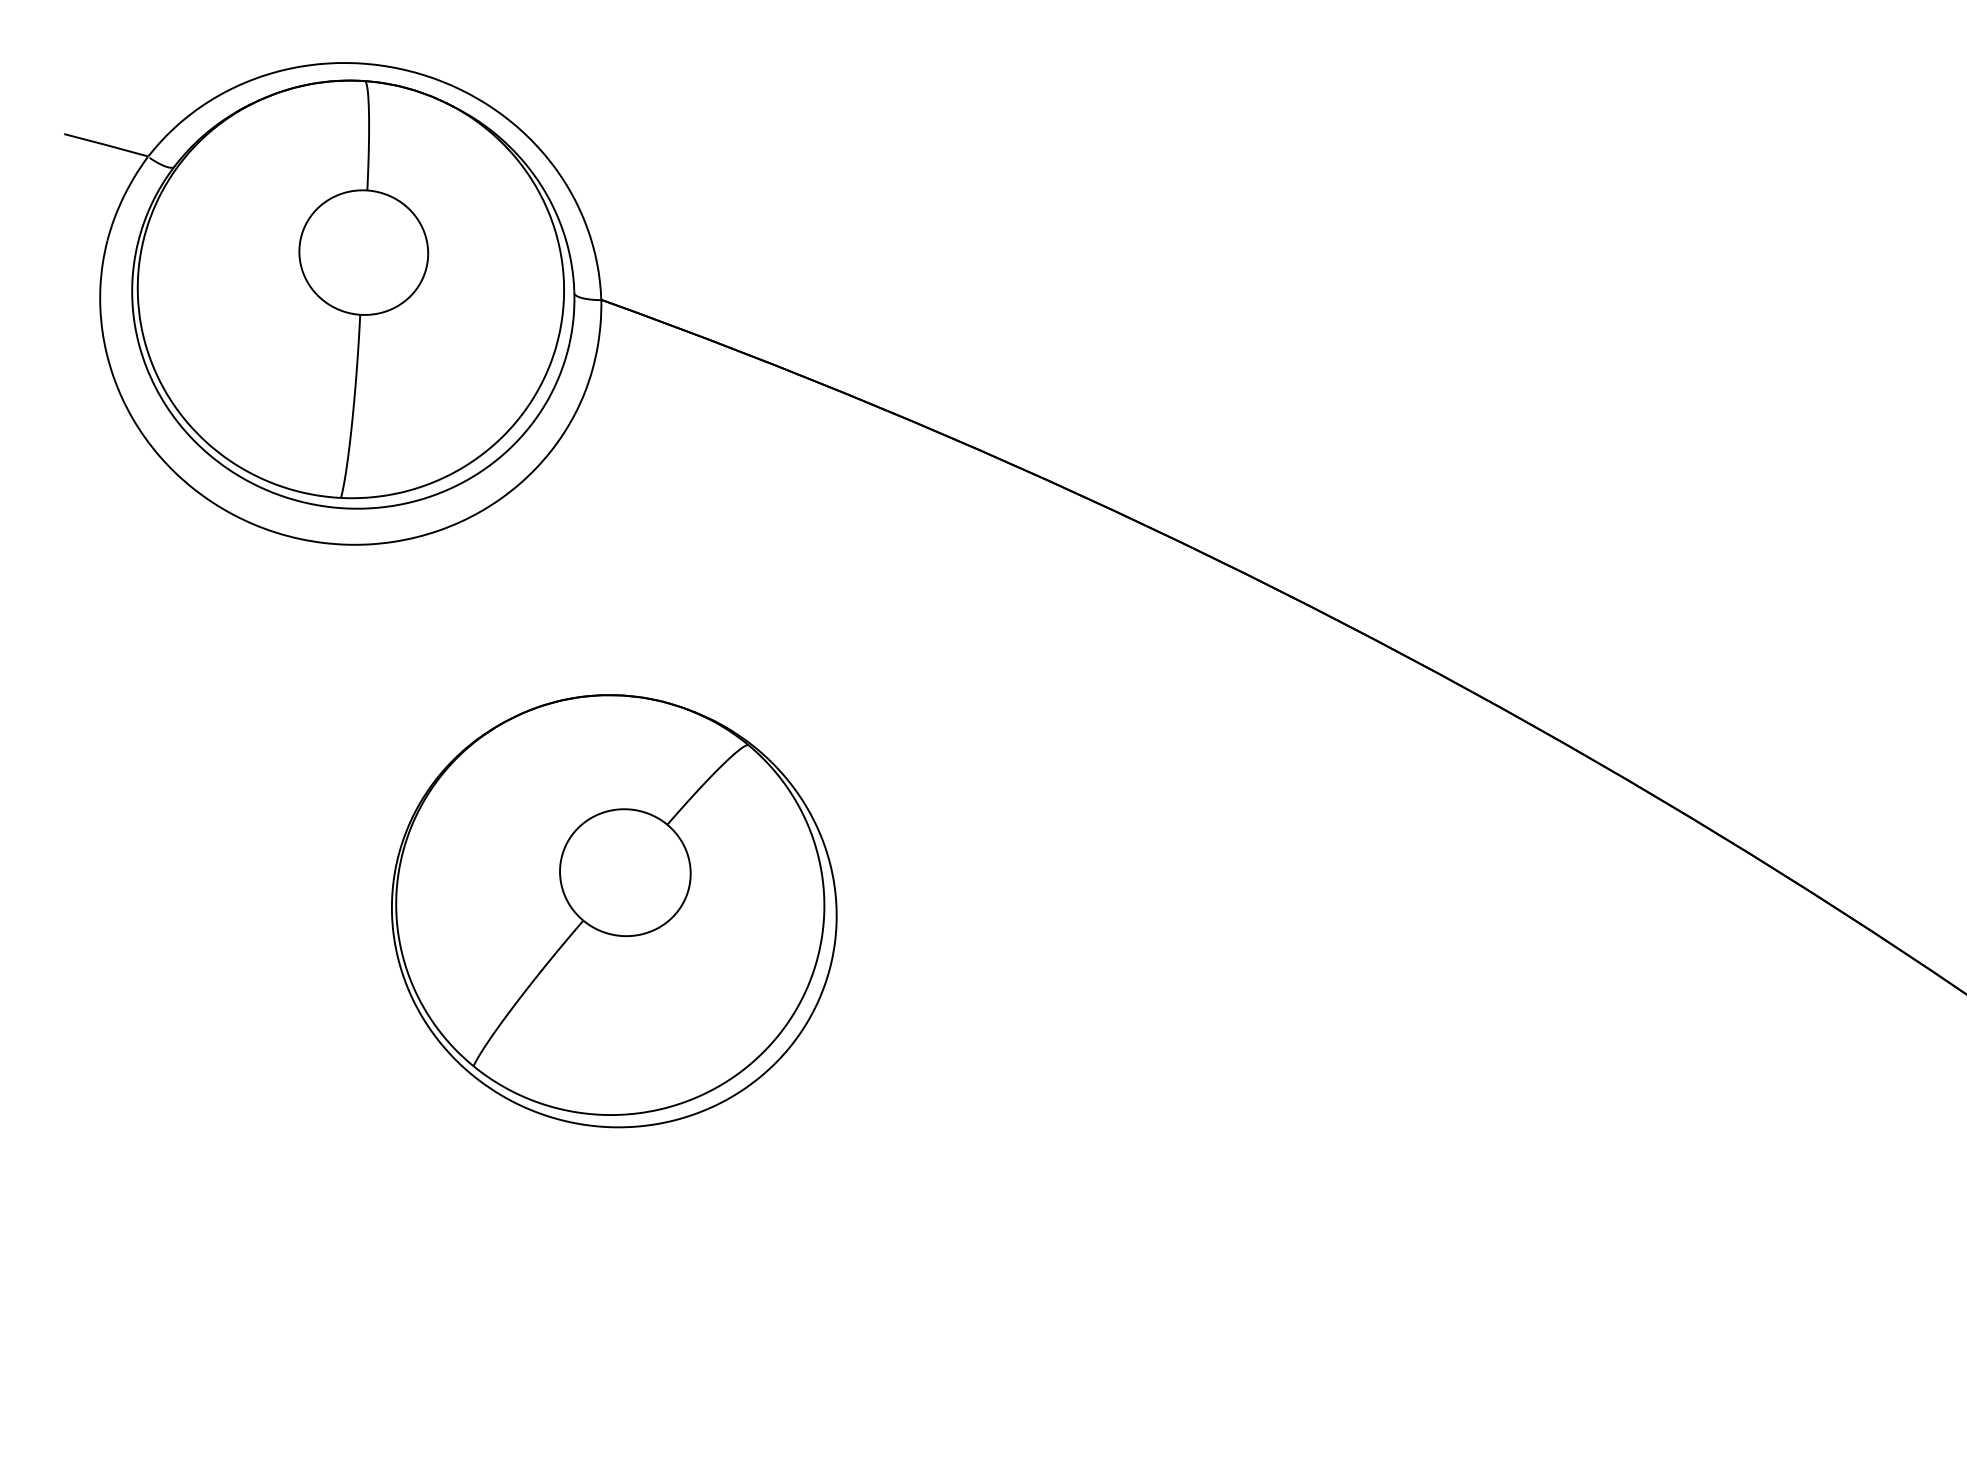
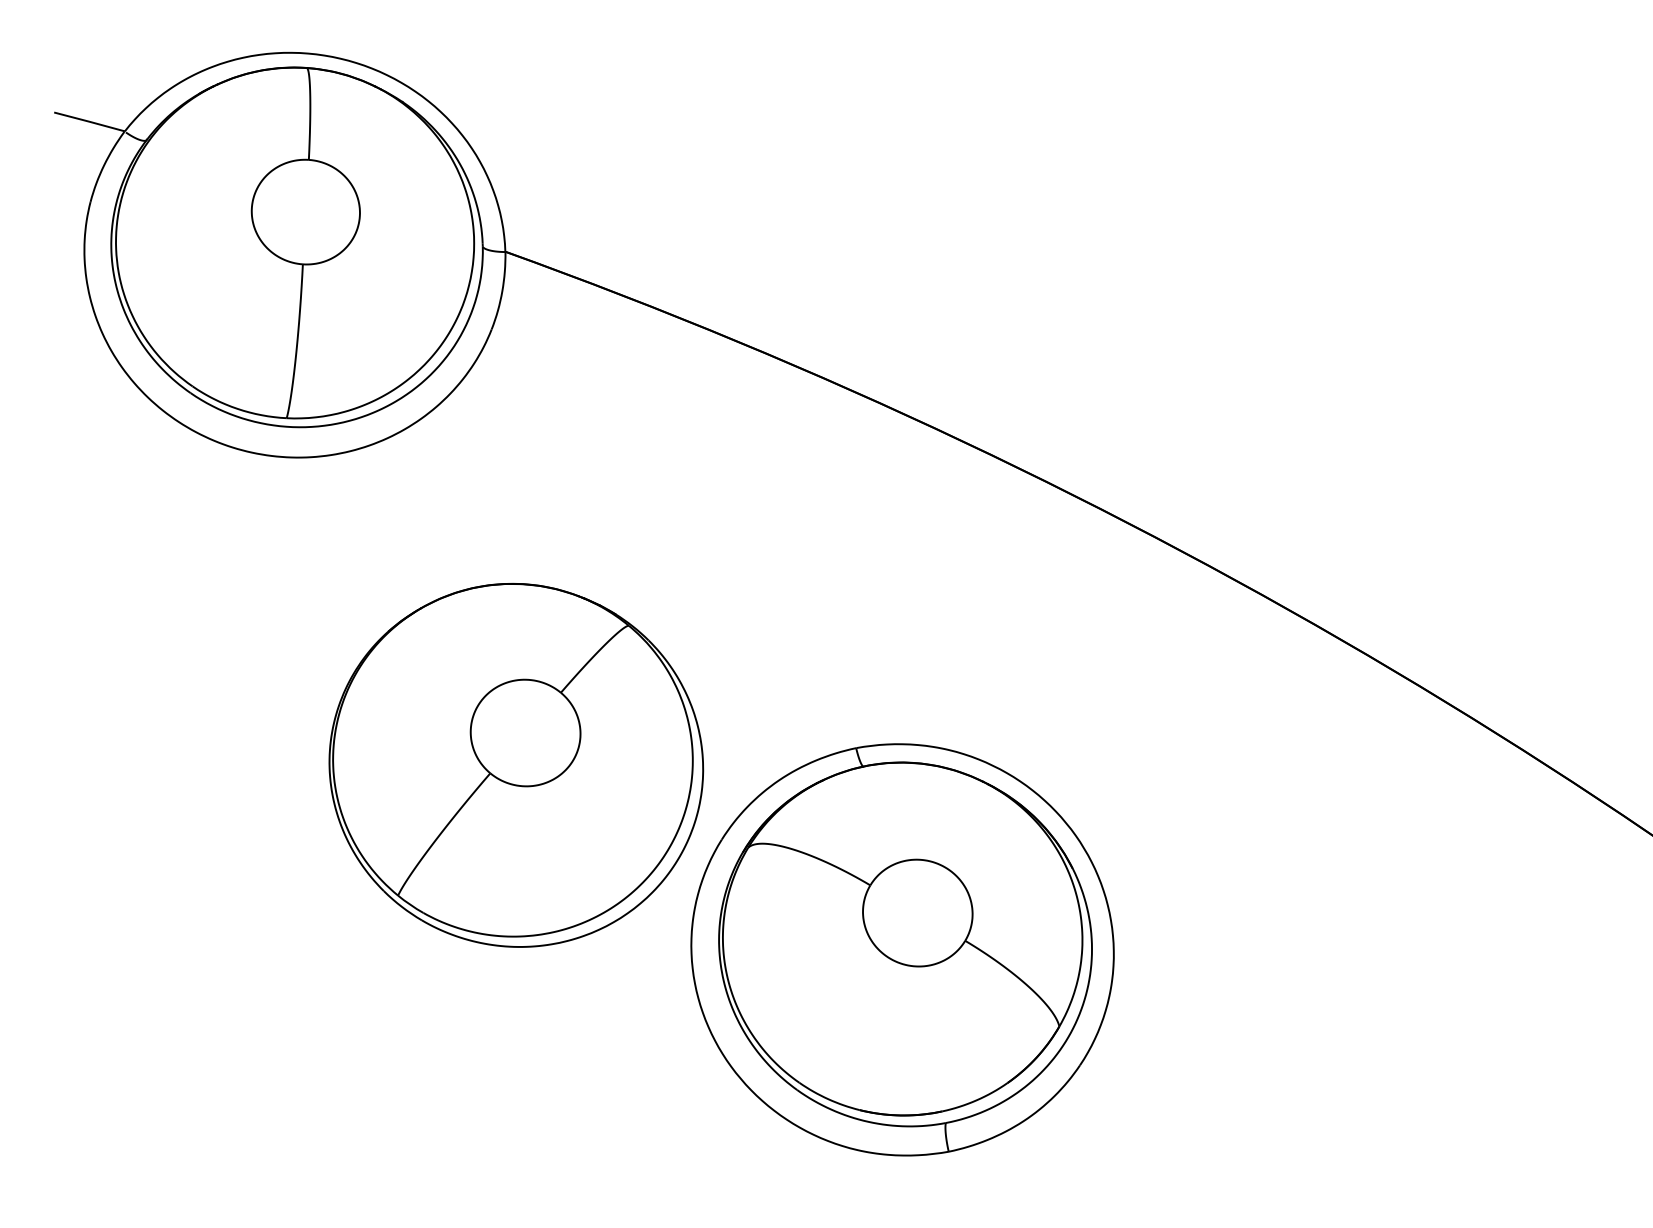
part: (1073, 1130) -> (902, 949), added

